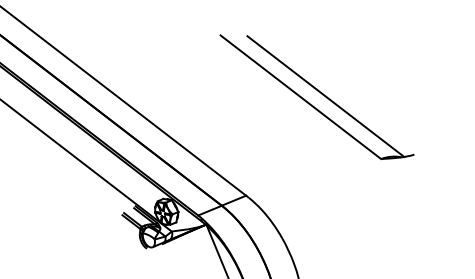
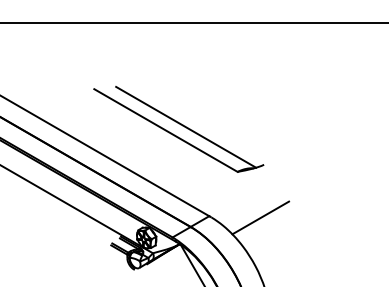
part: (316, 97) -> (178, 129), moved
line: (308, 205) -> (260, 217), added

